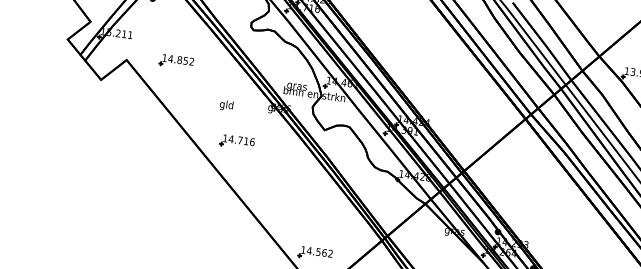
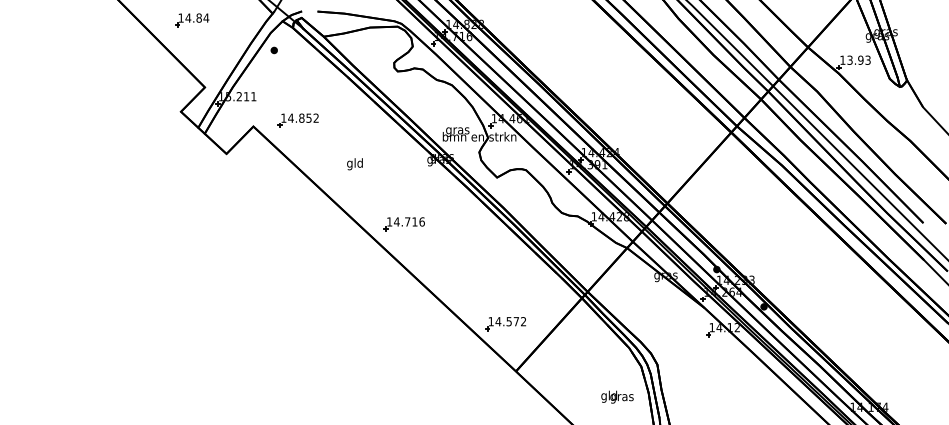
part: (175, 61) -> (297, 120), moved
text: (226, 105) -> (354, 164), moved
part: (236, 142) -> (403, 224), moved
text: (324, 252) -> (516, 321), 14.562 -> 14.572

